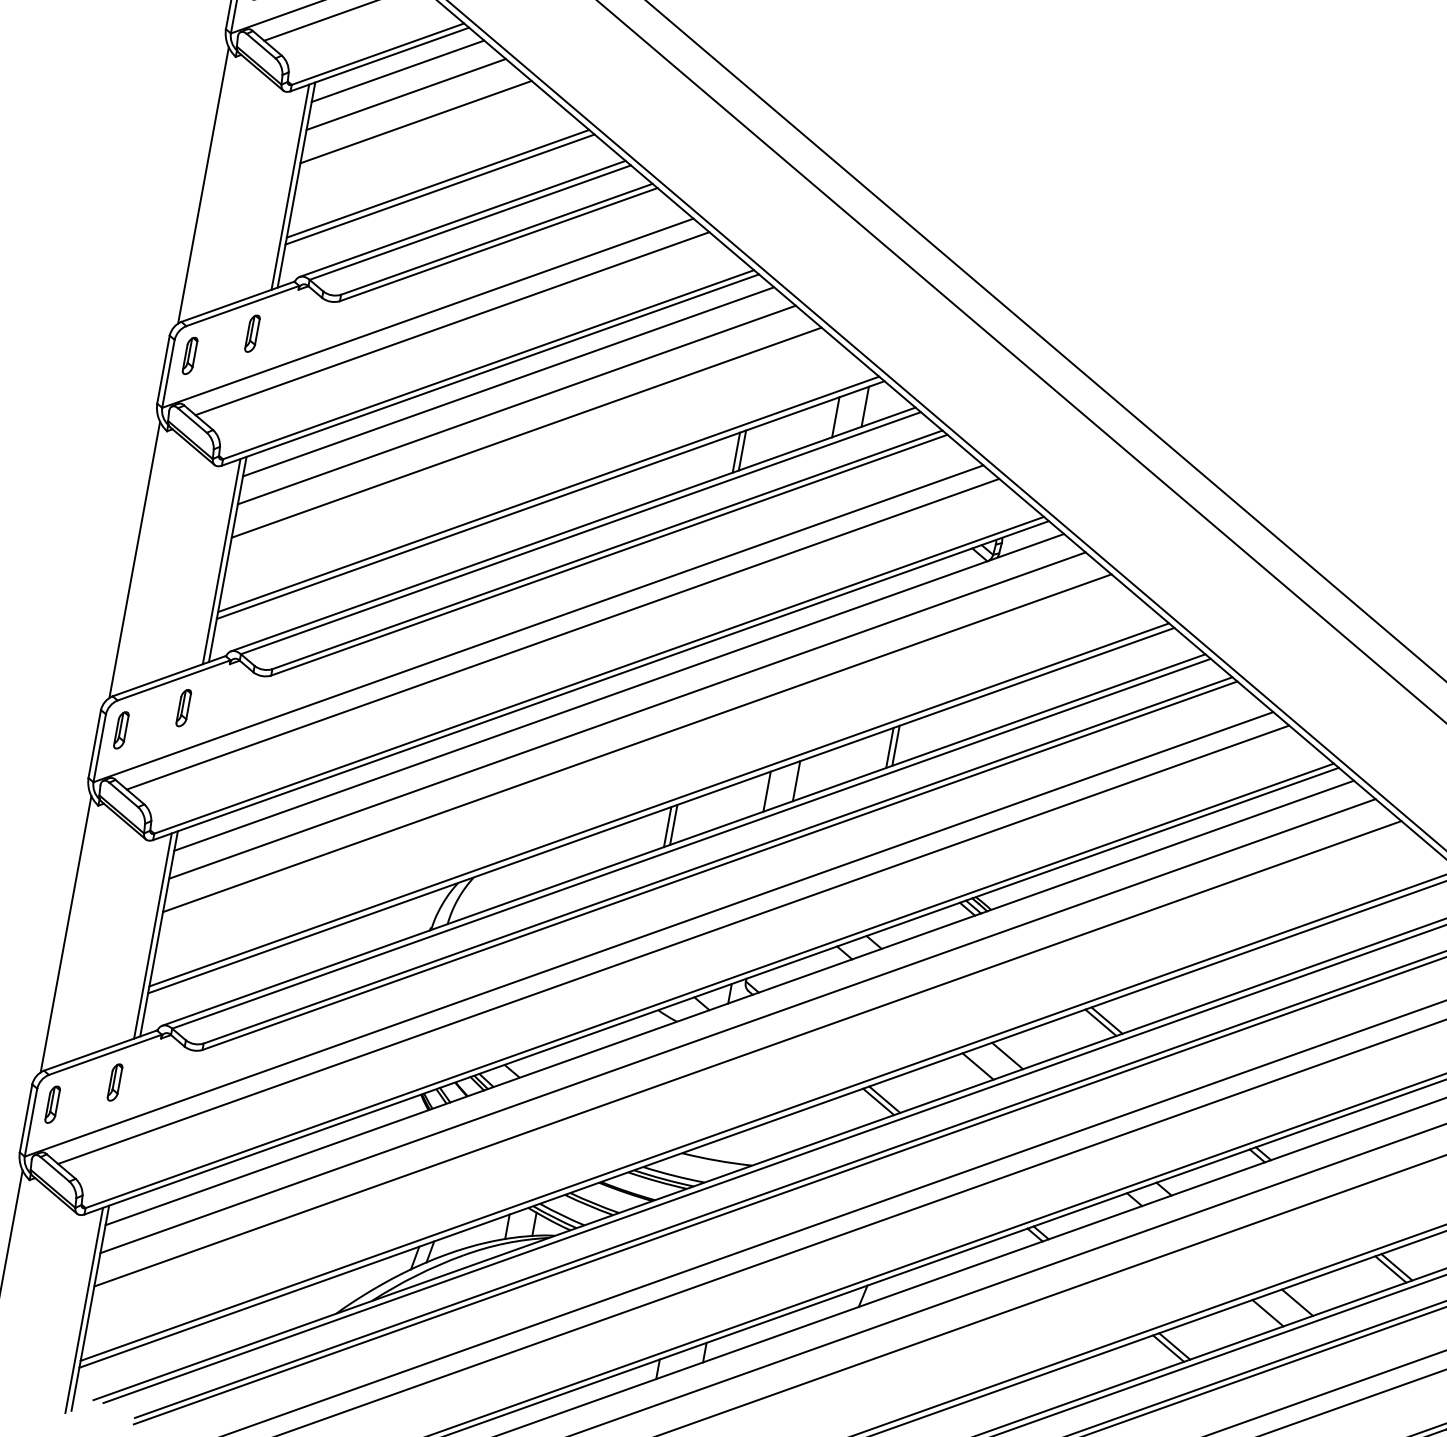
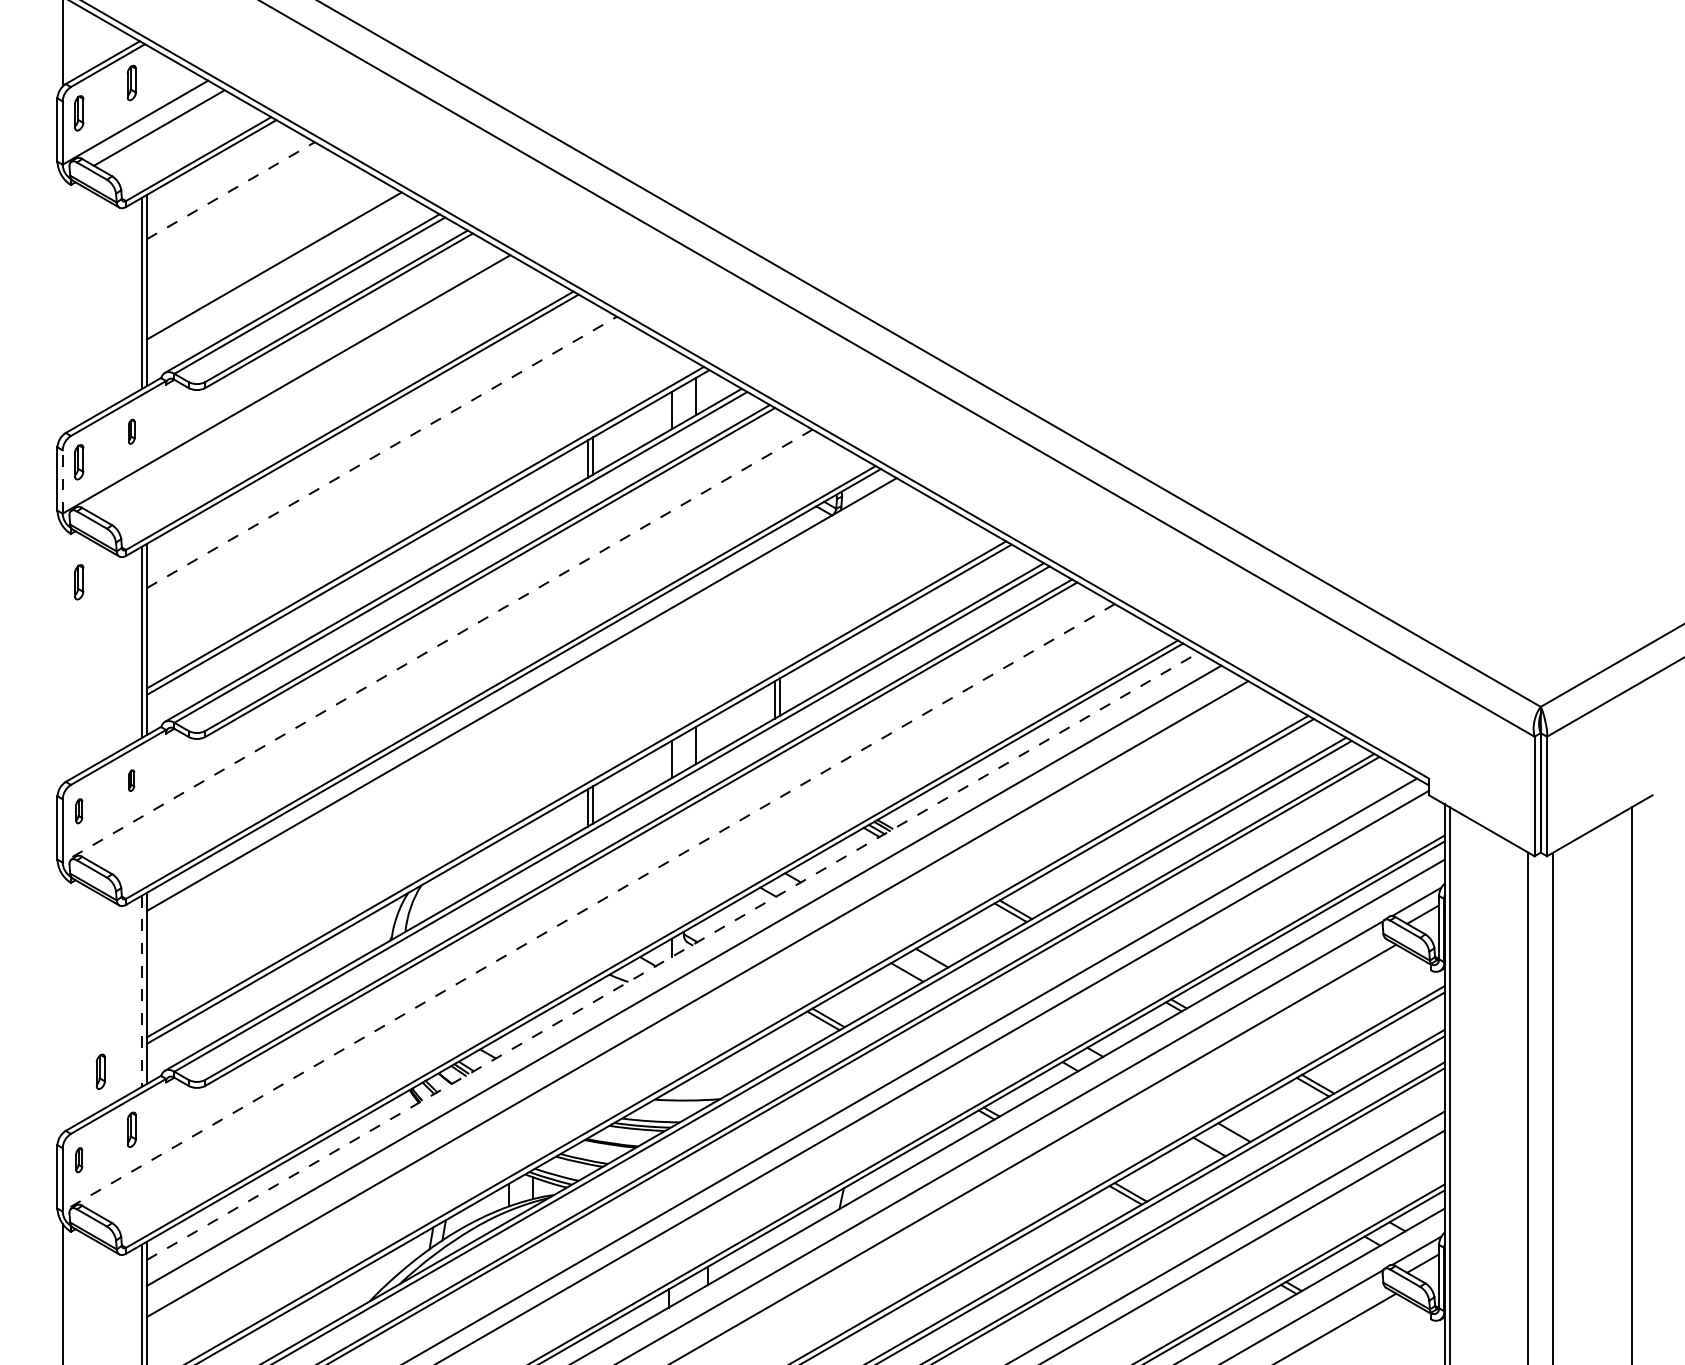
line: (397, 71) -> (219, 171), removed
line: (405, 94) -> (230, 190), solid -> dashed
line: (415, 121) -> (243, 213), removed
line: (203, 185) -> (63, 306), removed
line: (439, 189) -> (276, 270), removed
line: (451, 323) -> (309, 389), removed
part: (252, 333) -> (131, 431), size x0.7
line: (168, 374) -> (62, 482), solid -> dashed
line: (508, 381) -> (370, 432), removed
line: (517, 405) -> (382, 452), solid -> dashed
line: (525, 432) -> (394, 475), removed
part: (166, 485) -> (79, 582), added
line: (135, 560) -> (63, 655), removed
line: (538, 624) -> (437, 646), solid -> dashed
line: (563, 634) -> (461, 651), removed
part: (183, 707) -> (131, 780), size x0.6
line: (626, 715) -> (532, 714), removed
part: (121, 730) -> (79, 811), size x0.7
line: (637, 743) -> (546, 737), removed
line: (66, 933) -> (63, 1003), removed
line: (648, 935) -> (588, 908), solid -> dashed
line: (152, 936) -> (141, 991), solid -> dashed
line: (673, 944) -> (612, 912), removed
line: (730, 1003) -> (673, 956), solid -> dashed
part: (92, 1013) -> (100, 1071), added
part: (52, 1105) -> (79, 1160), size x0.7

